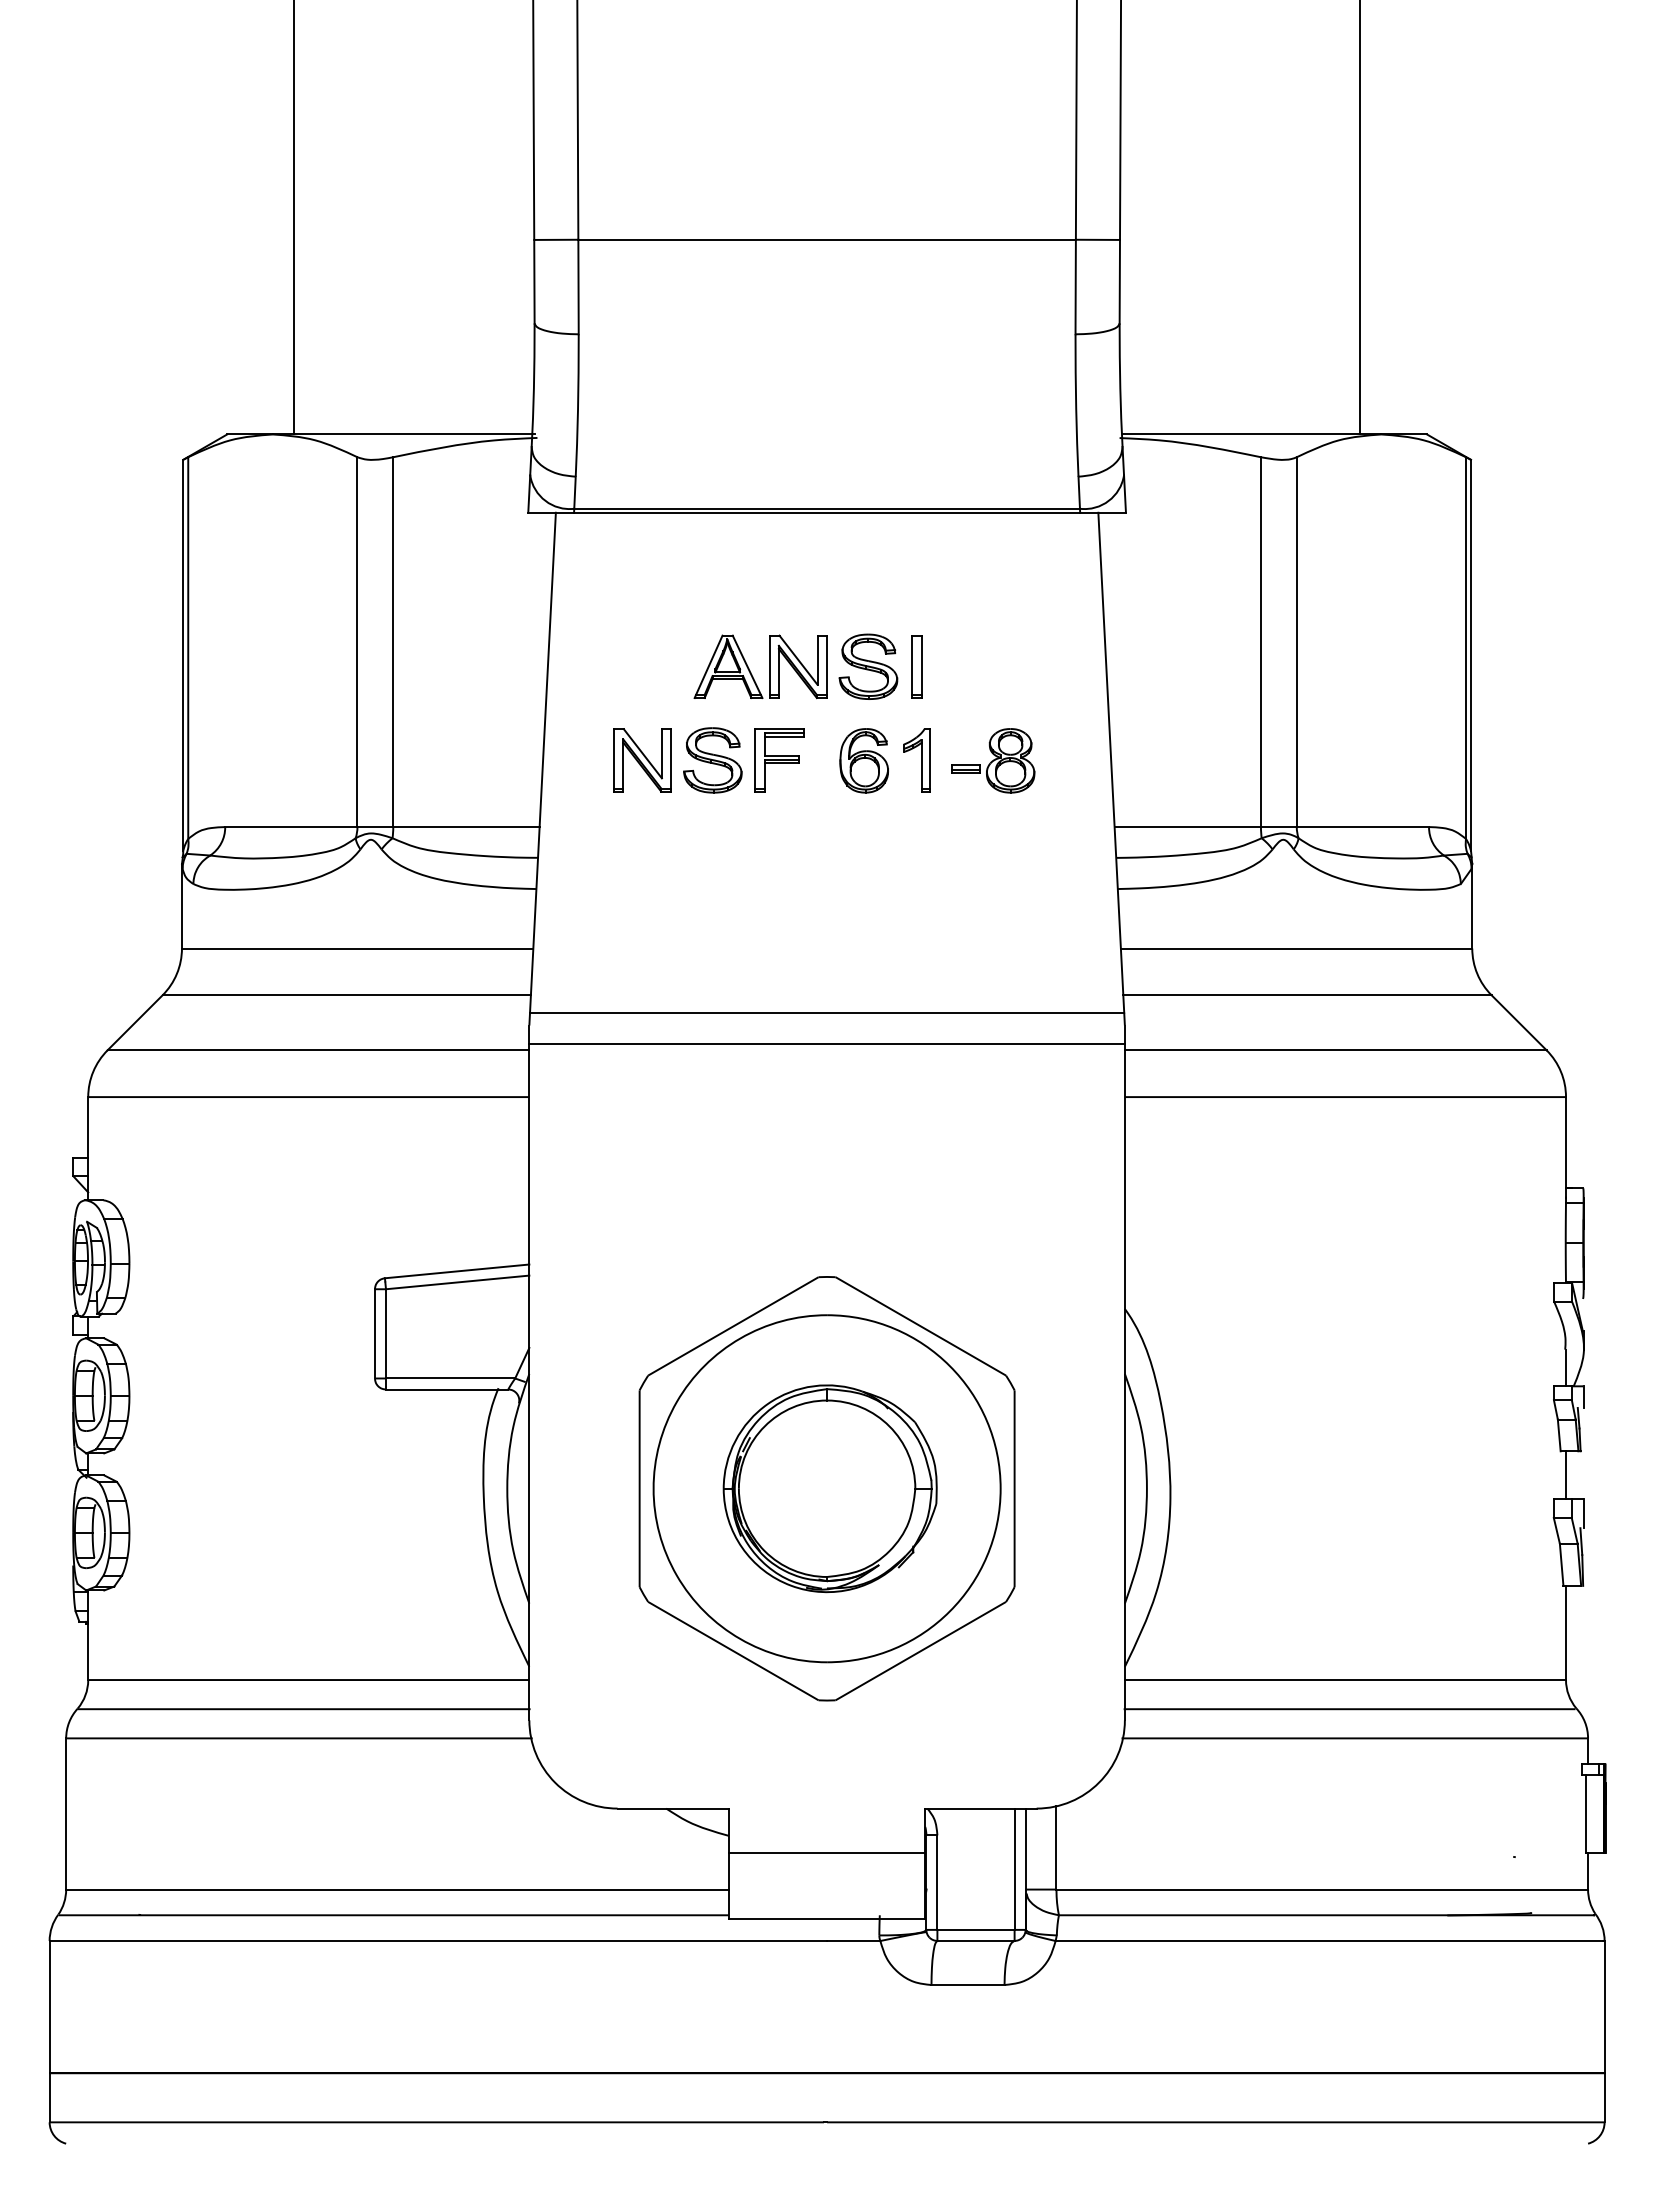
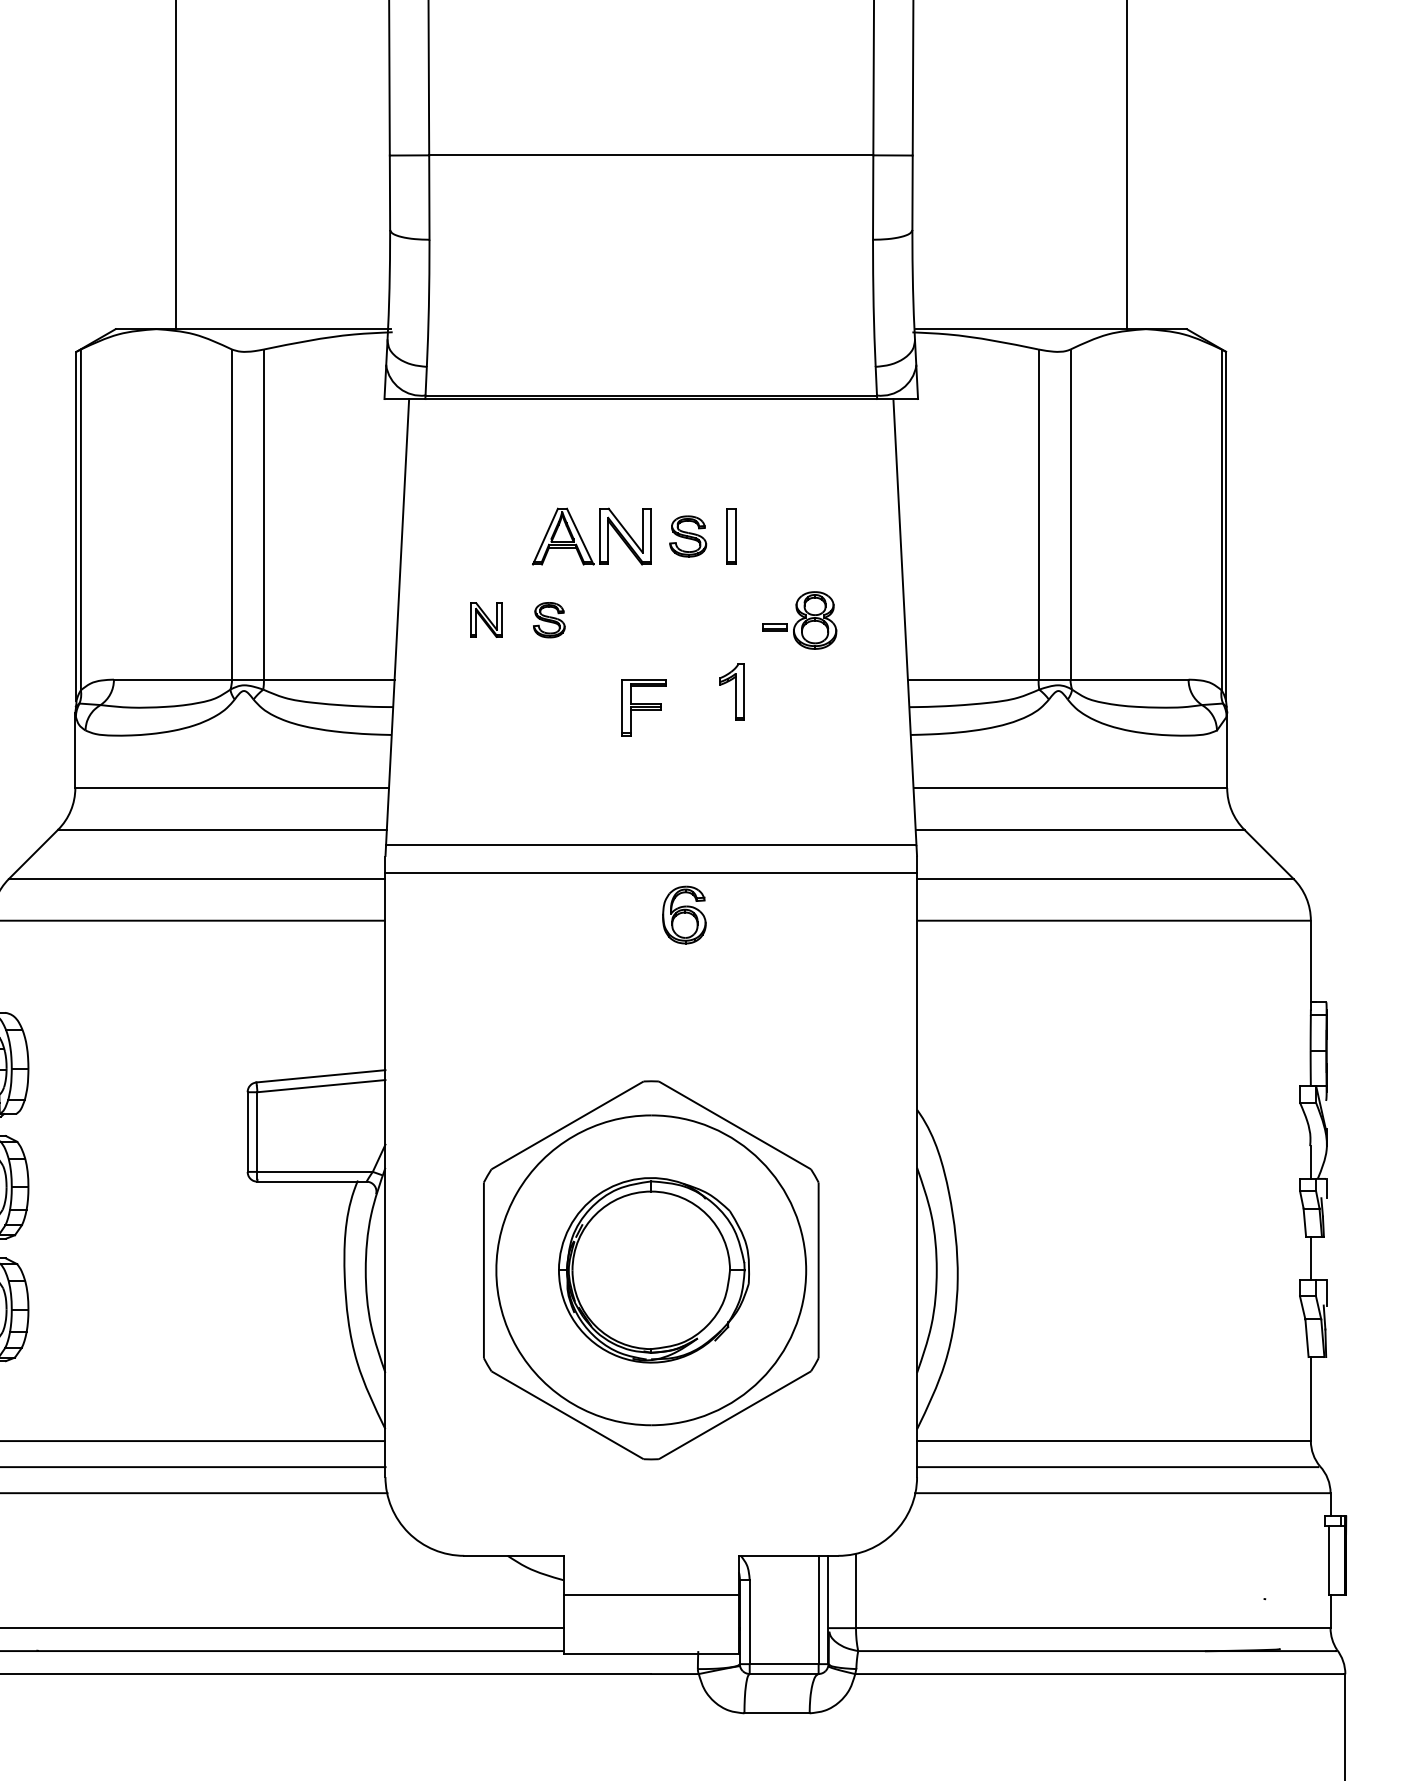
part: (868, 666) -> (688, 536), size x0.7
part: (642, 760) -> (486, 620), size x0.6
part: (712, 760) -> (548, 620), size x0.6
part: (779, 760) -> (643, 707), moved
part: (863, 760) -> (683, 914), moved
part: (916, 760) -> (731, 692), moved

